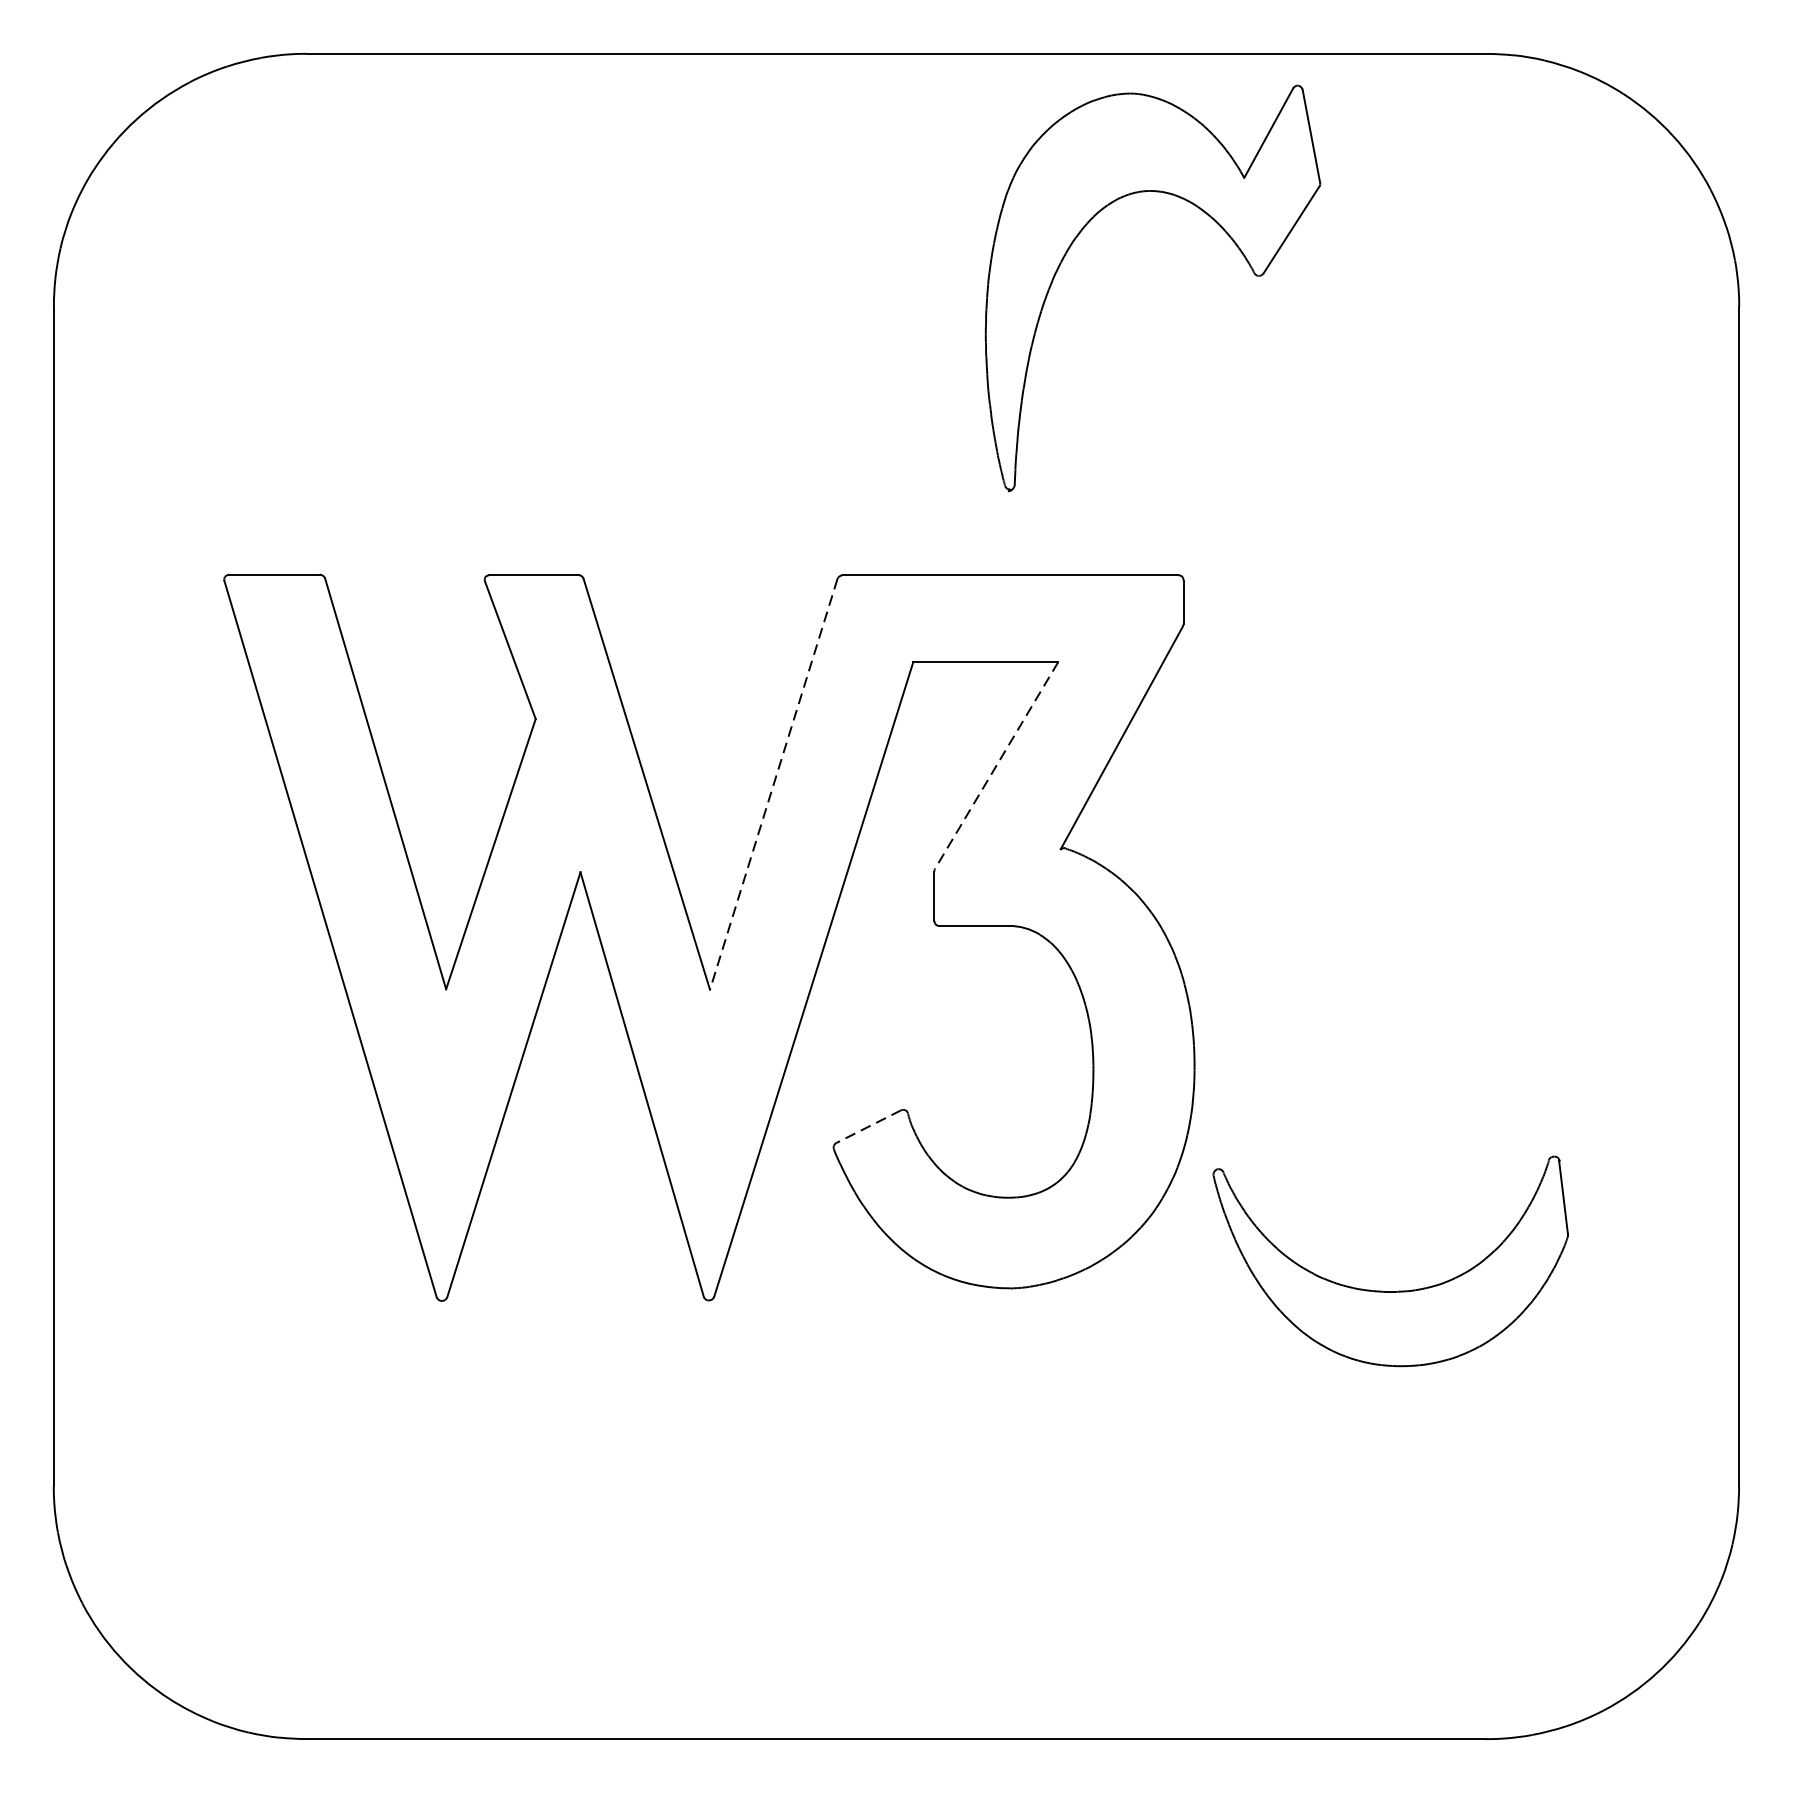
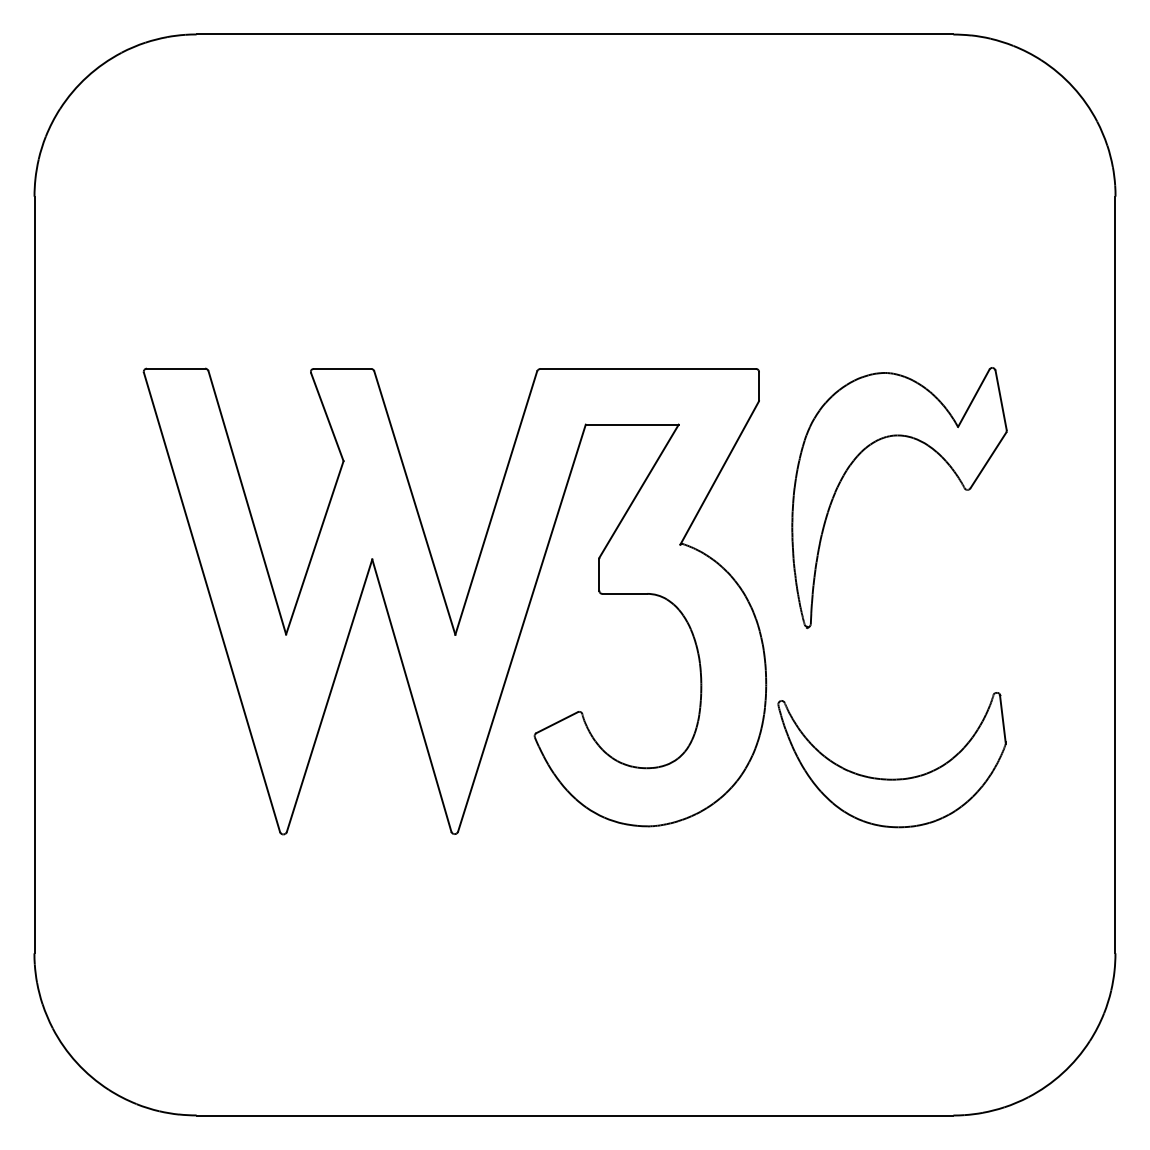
part: (1212, 220) -> (937, 454), moved
line: (995, 766) -> (638, 491), dashed -> solid
line: (774, 785) -> (496, 503), dashed -> solid
line: (867, 1126) -> (556, 722), dashed -> solid
part: (1389, 1290) -> (891, 778), moved

